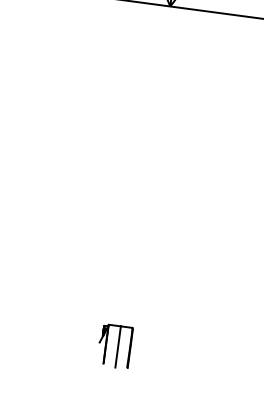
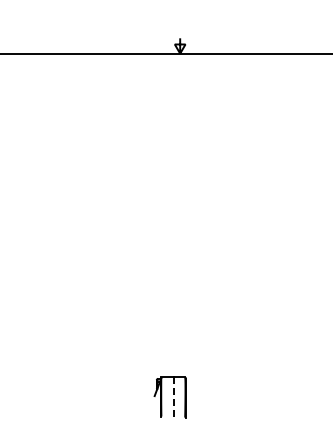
line: (118, 347) -> (173, 398), solid -> dashed

